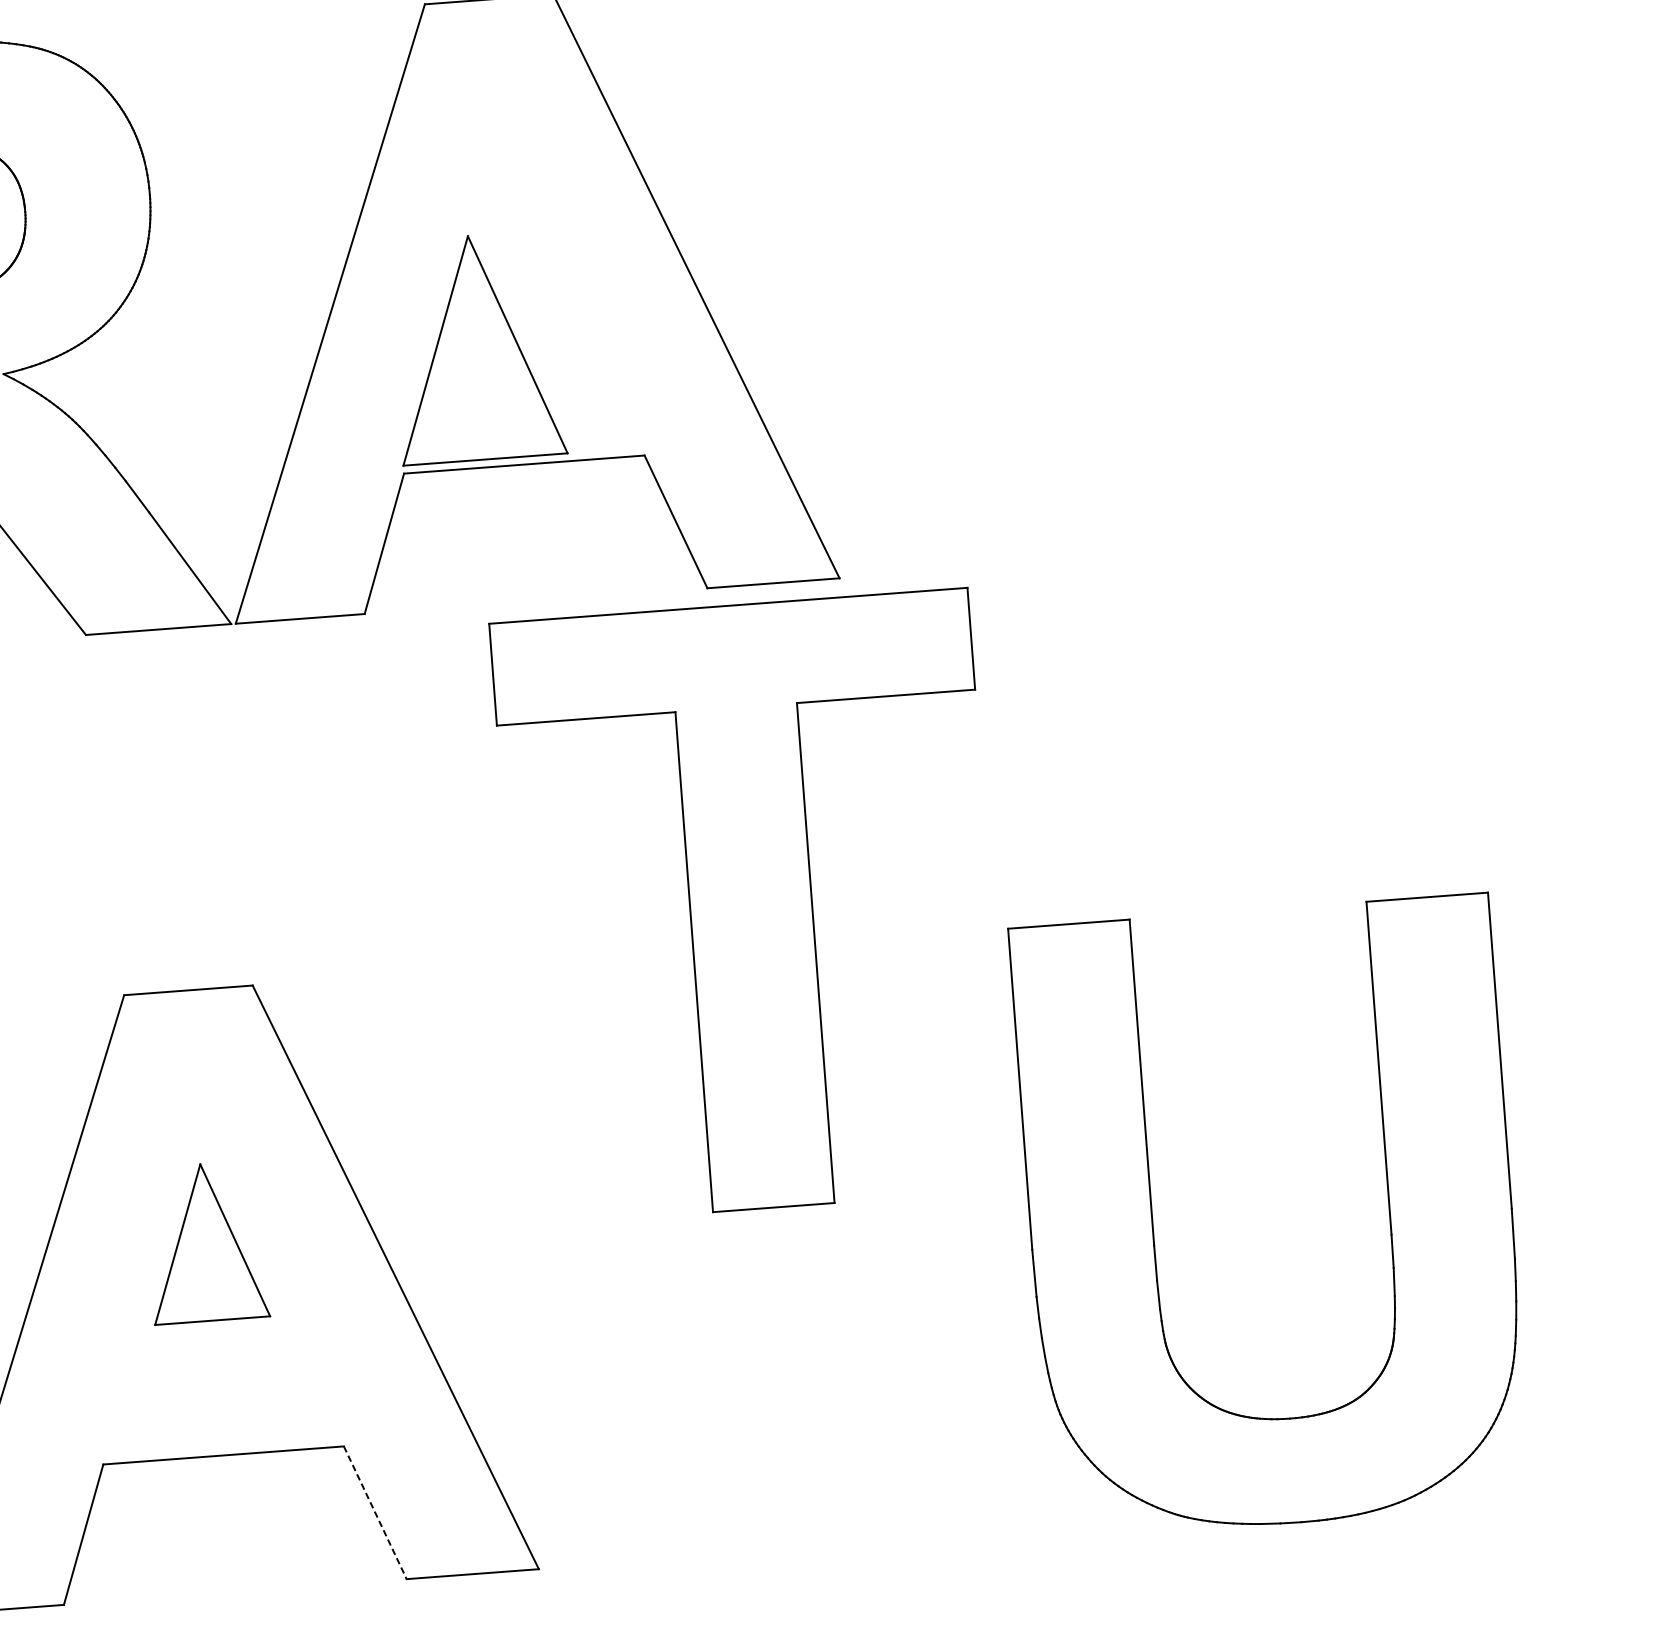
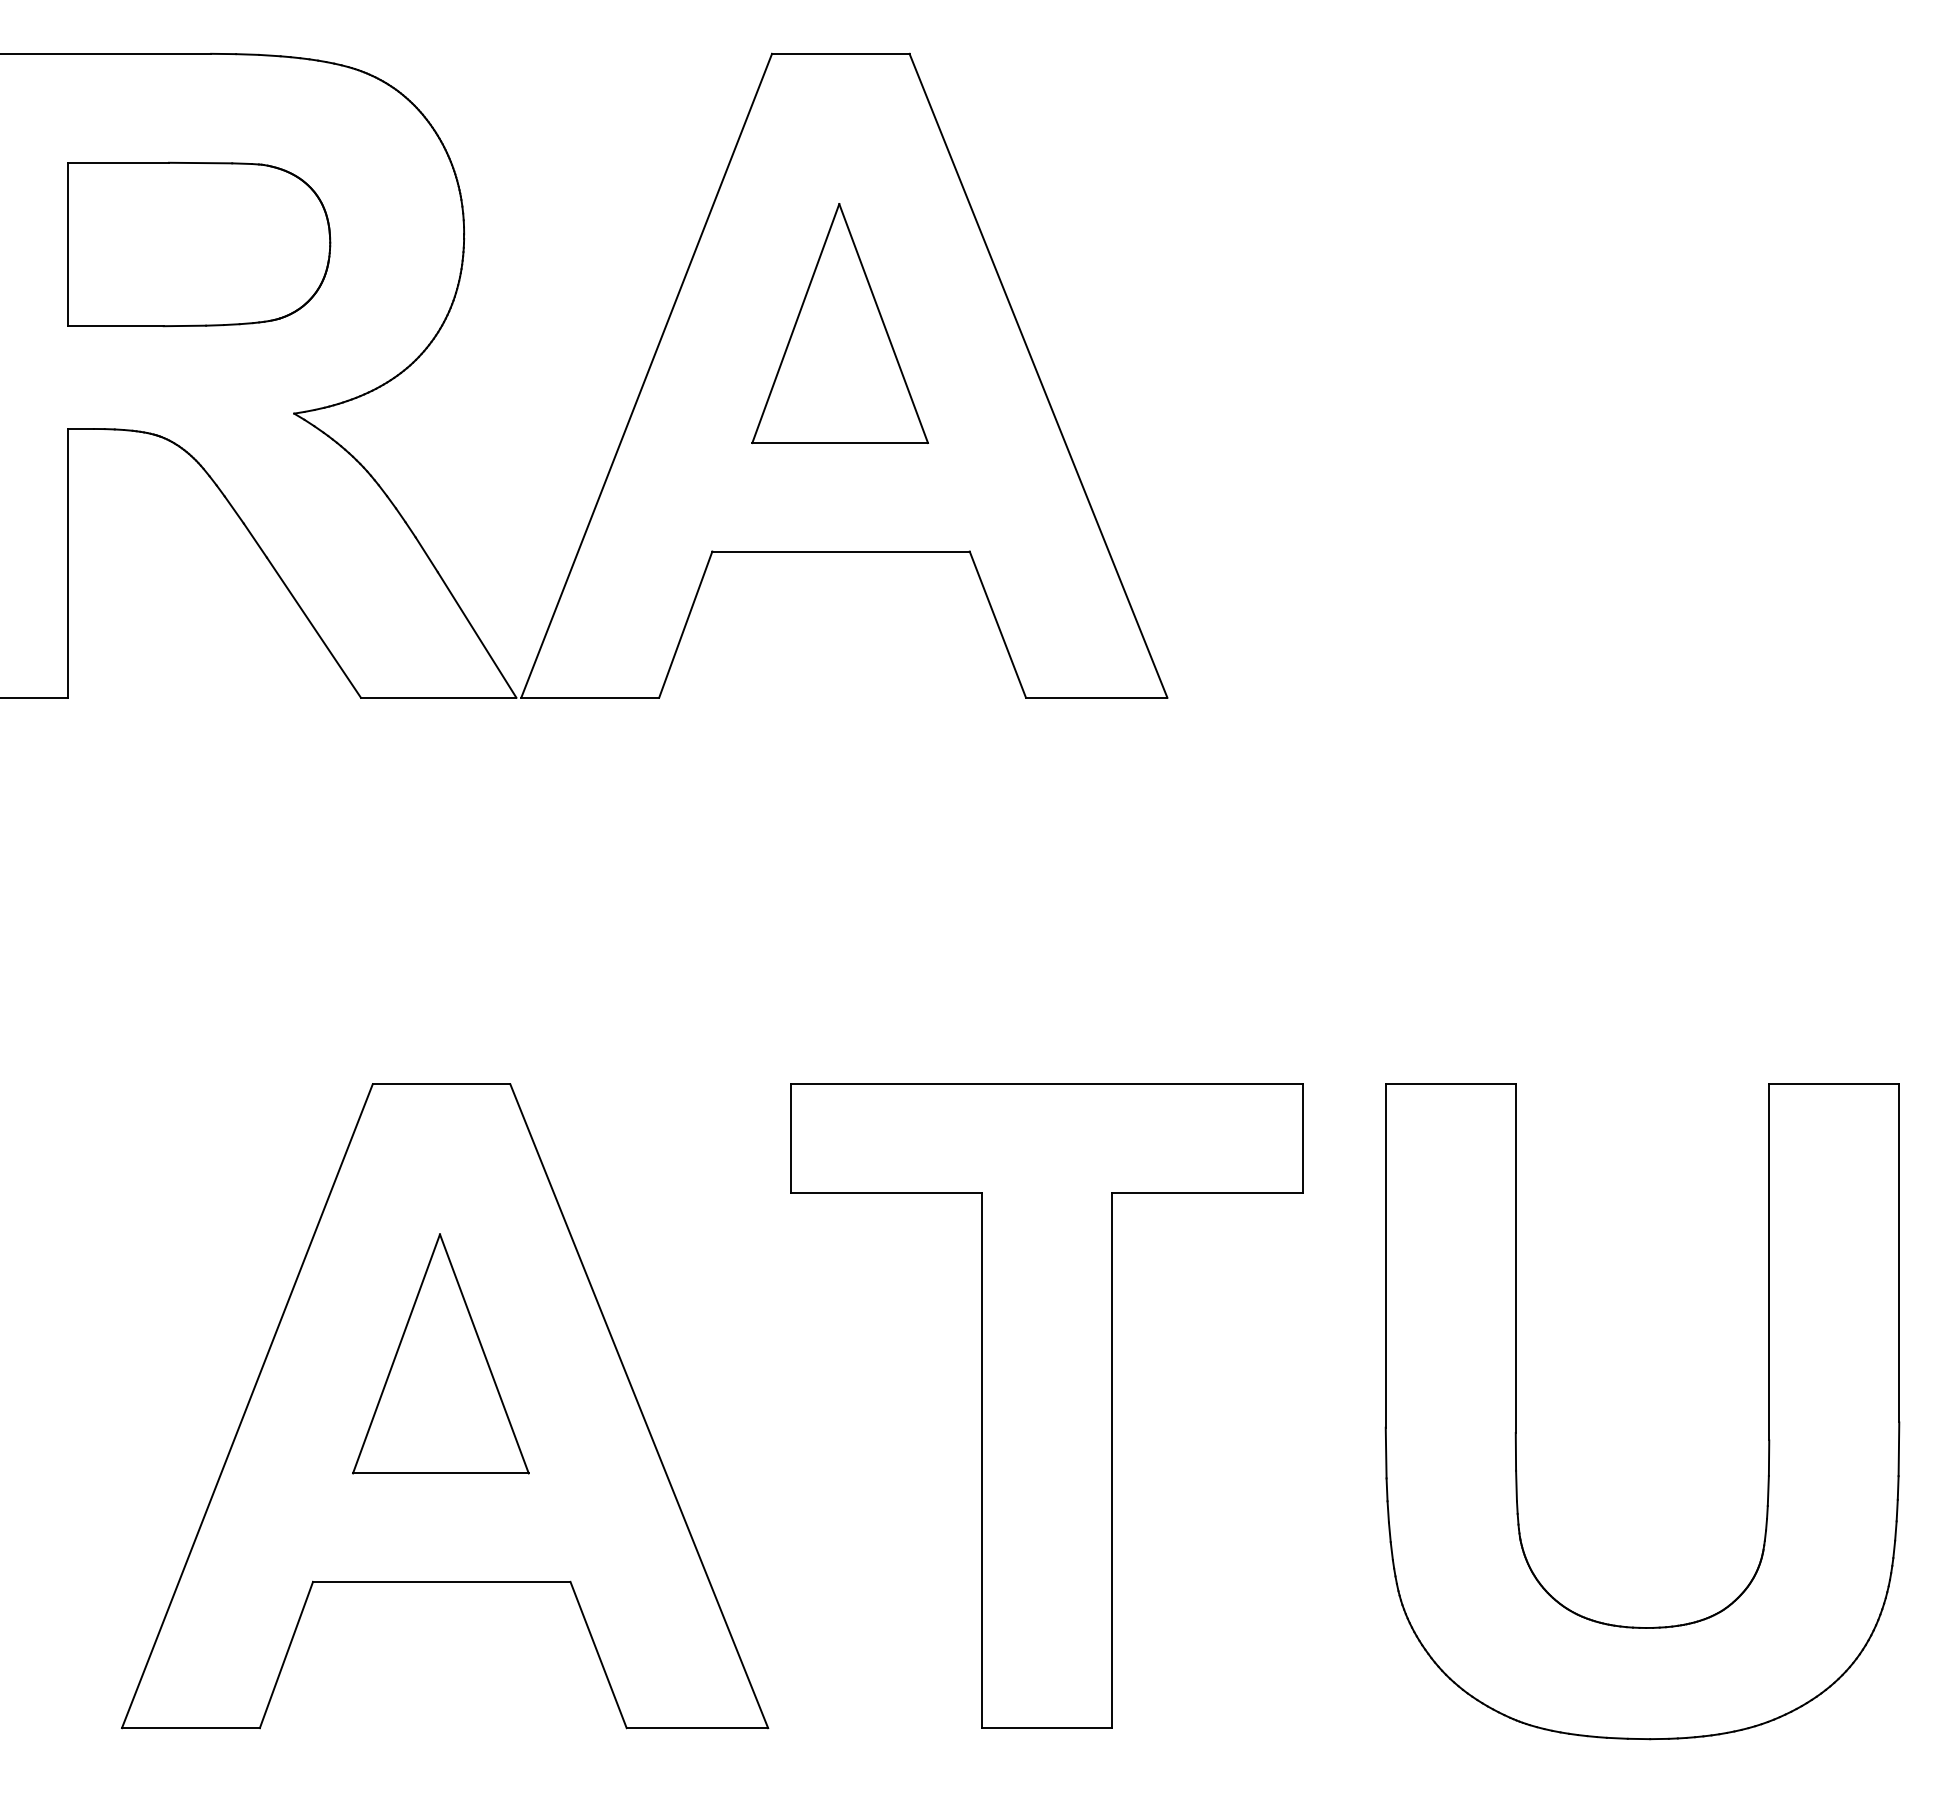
part: (476, 347) -> (839, 323), moved
part: (750, 906) -> (1046, 1405), moved
part: (1153, 1225) -> (1516, 1411), moved
part: (206, 1242) -> (440, 1353), size x1.43
line: (375, 1513) -> (598, 1655), dashed -> solid

